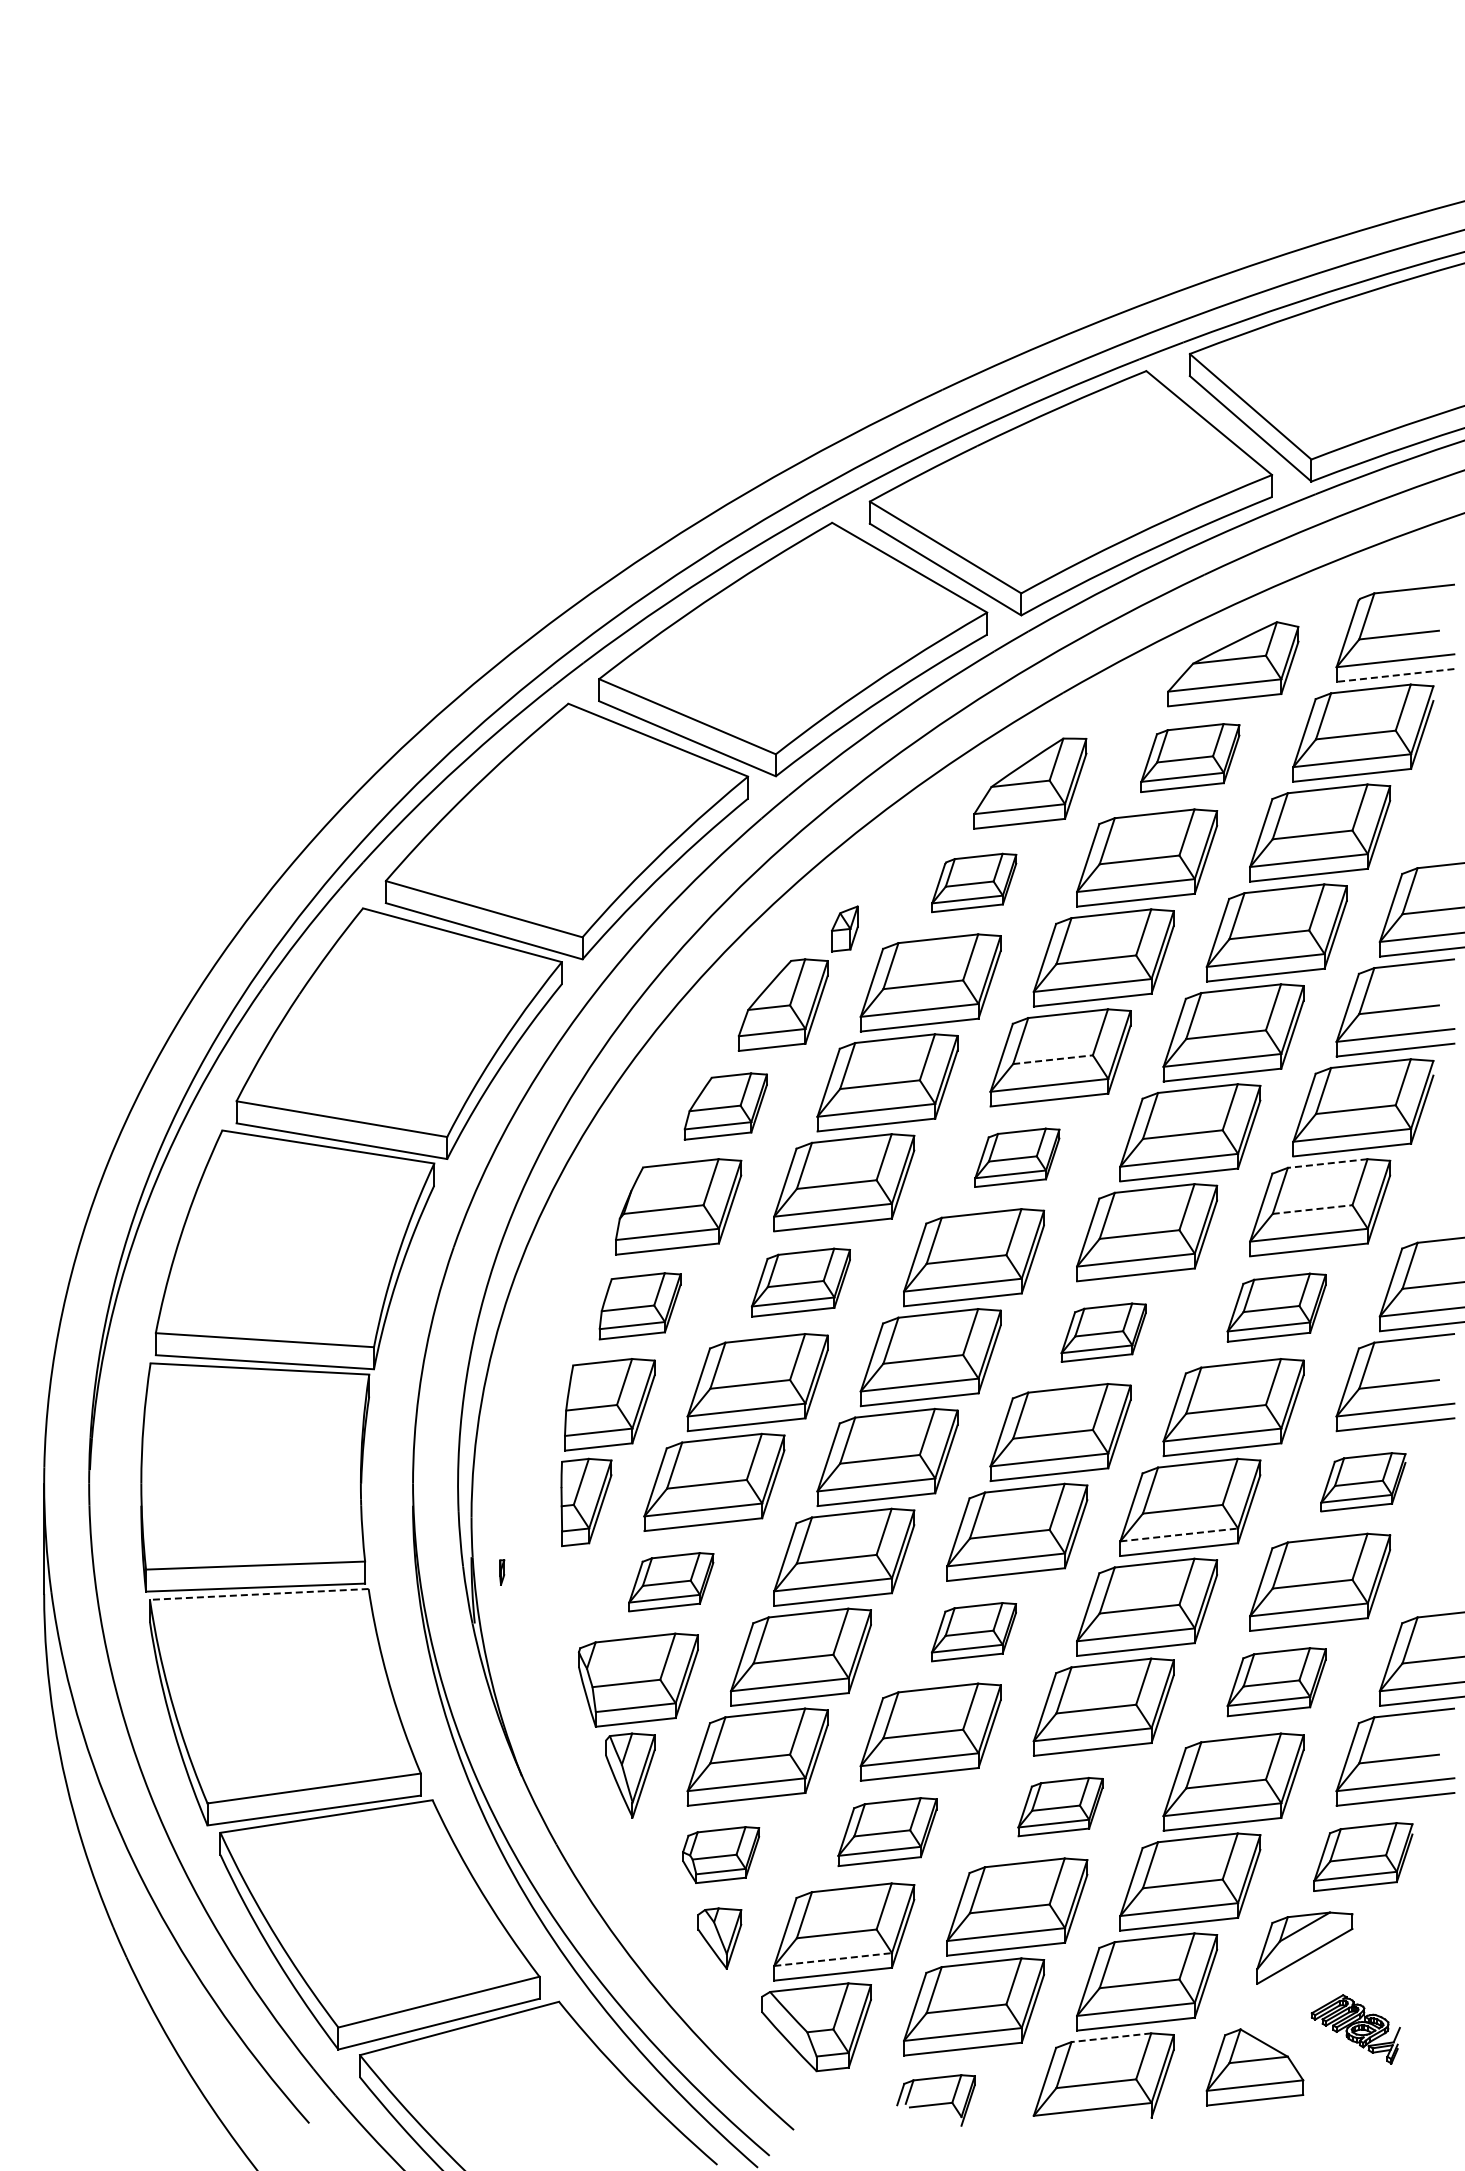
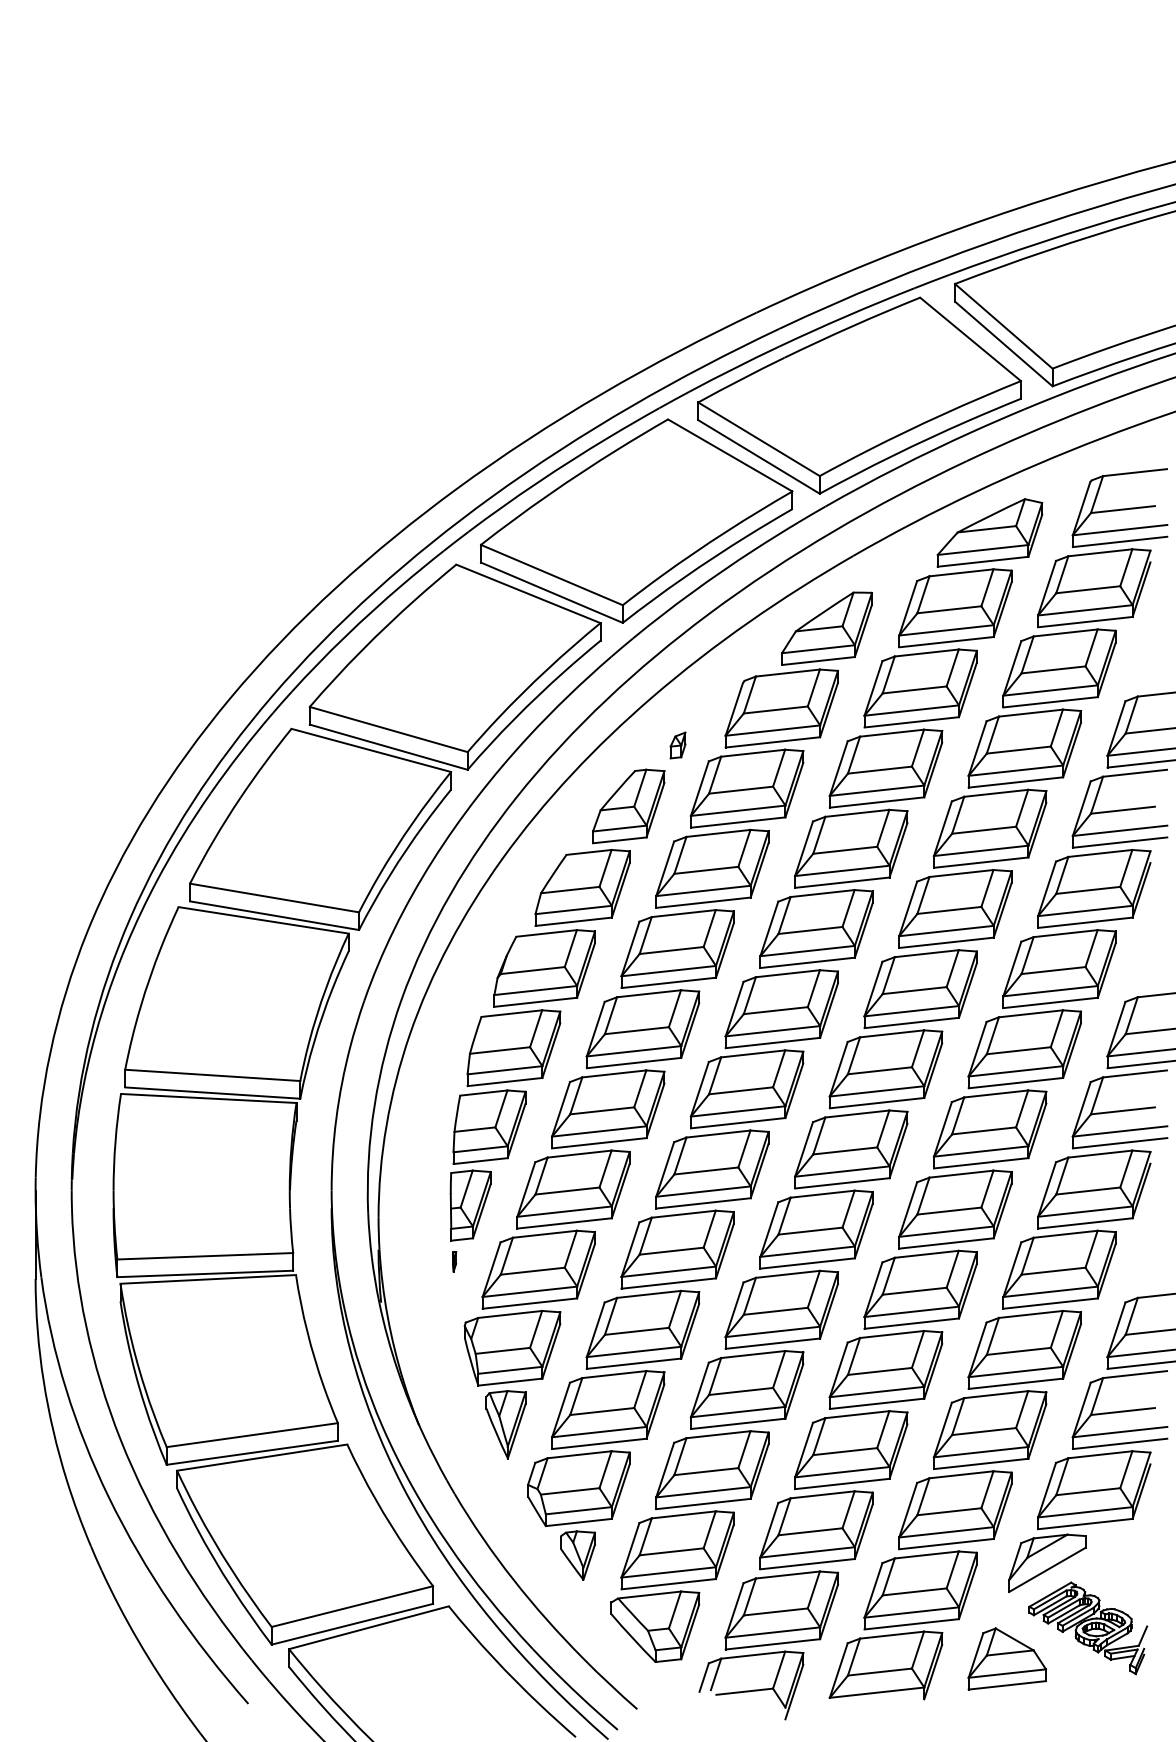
line: (1395, 675) -> (1120, 541), dashed -> solid
part: (1190, 757) -> (955, 607), size x1.43
part: (974, 882) -> (782, 708), size x1.67
part: (844, 929) -> (677, 745), size x0.71
line: (1053, 1059) -> (845, 850), dashed -> solid
part: (725, 1106) -> (582, 887), size x1.43
part: (1017, 1157) -> (816, 928), size x1.67
line: (1327, 1163) -> (1065, 933), dashed -> solid
line: (1313, 1209) -> (1054, 970), dashed -> solid
part: (800, 1282) -> (642, 1029), size x1.43
part: (639, 1306) -> (513, 1048), size x1.43
part: (1276, 1307) -> (1024, 1049), size x1.43
part: (1103, 1332) -> (885, 1069), size x1.67
part: (1363, 1481) -> (1094, 1188), size x1.67
line: (1179, 1534) -> (946, 1231), dashed -> solid
part: (502, 1572) -> (454, 1261), moved
part: (671, 1581) -> (539, 1269), size x1.67
line: (258, 1594) -> (207, 1279), dashed -> solid
part: (973, 1631) -> (781, 1309), size x1.67
part: (1276, 1681) -> (1024, 1349), size x1.43
part: (1060, 1806) -> (851, 1449), size x1.67
part: (887, 1831) -> (712, 1469), size x1.43
part: (720, 1854) -> (578, 1488), size x1.67
part: (1363, 1856) -> (1094, 1489), size x1.43
line: (833, 1959) -> (669, 1572), dashed -> solid
part: (1355, 2029) -> (1087, 1628), size x1.67
line: (1110, 2037) -> (891, 1634), dashed -> solid
part: (935, 2100) -> (750, 1685), size x1.67

